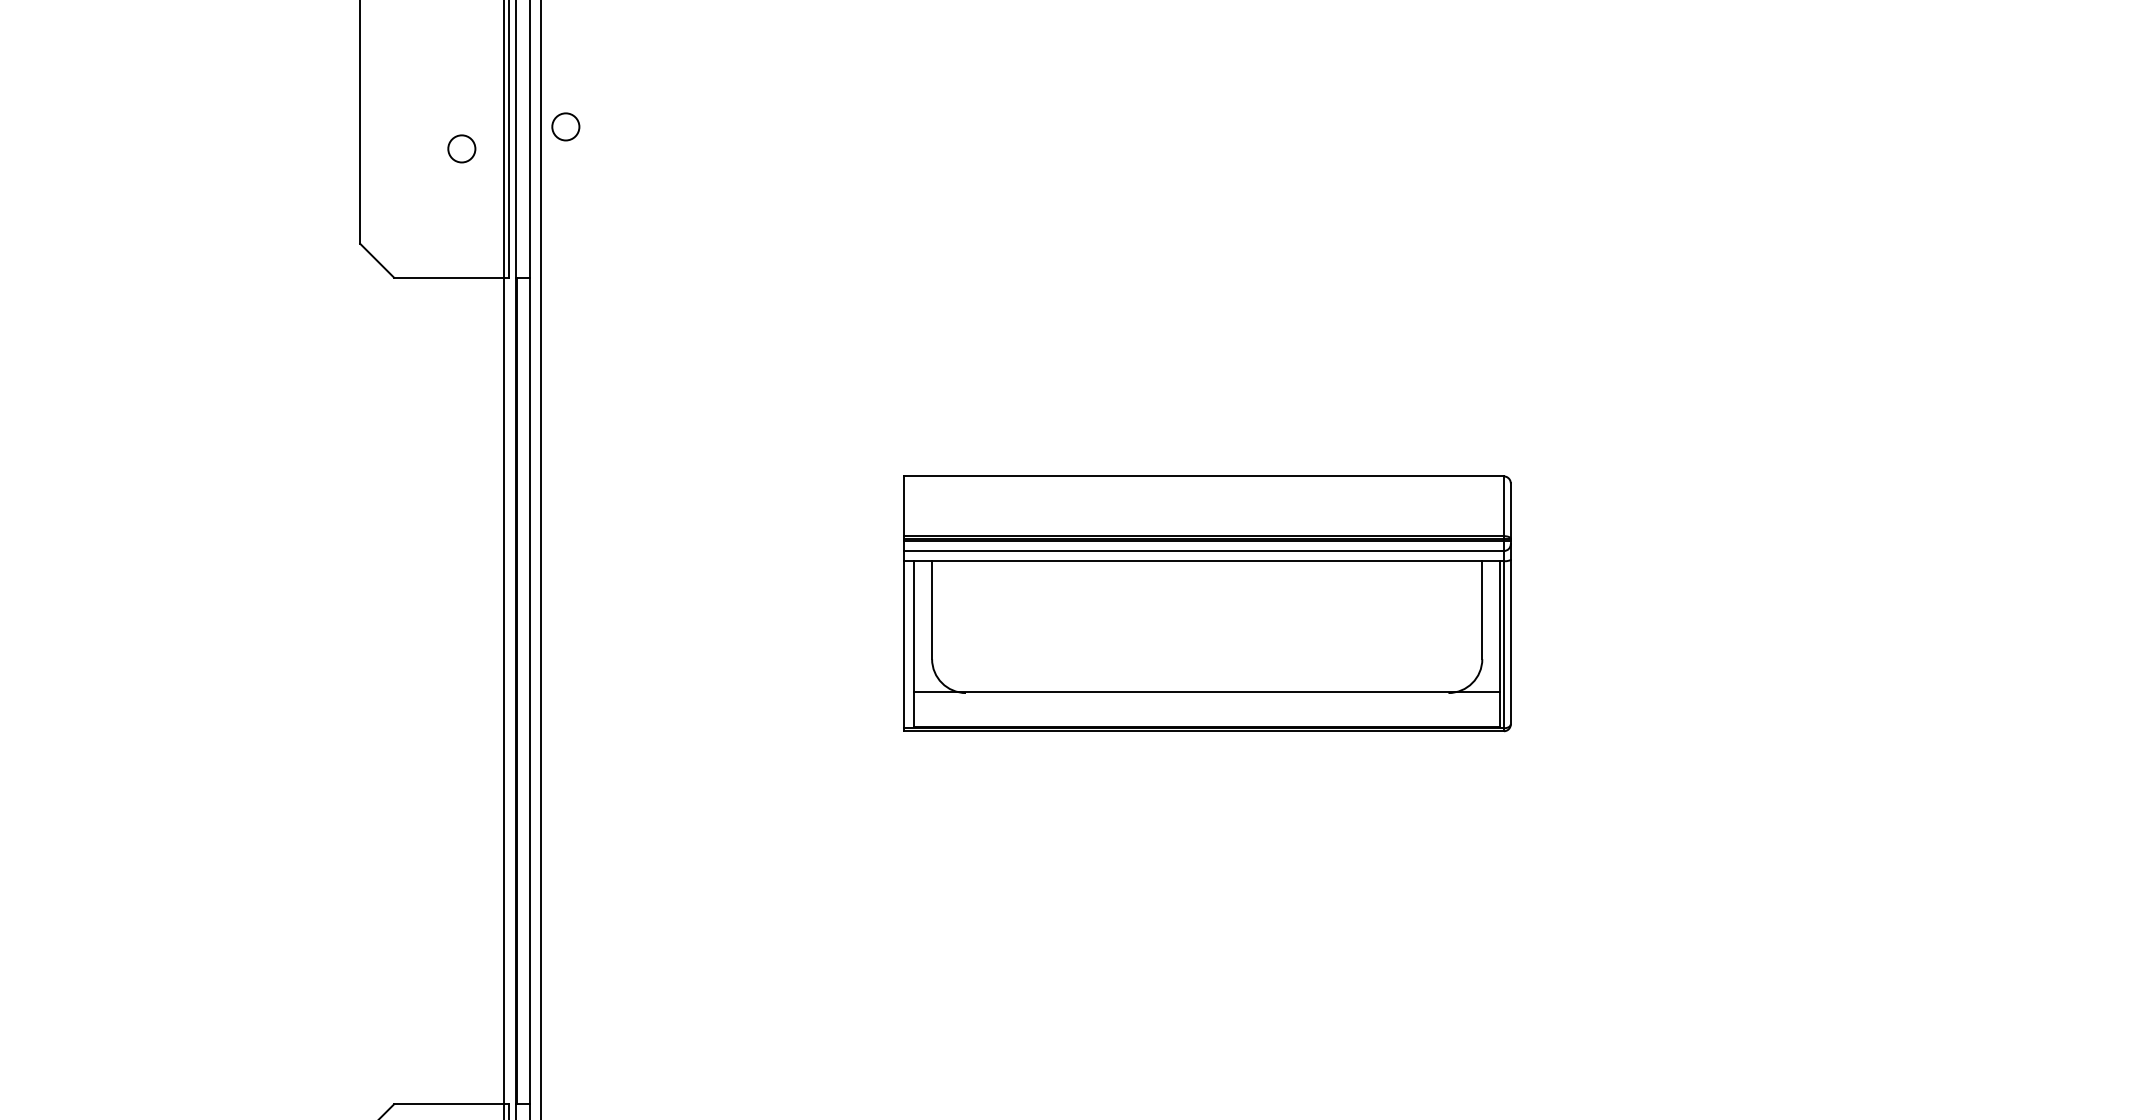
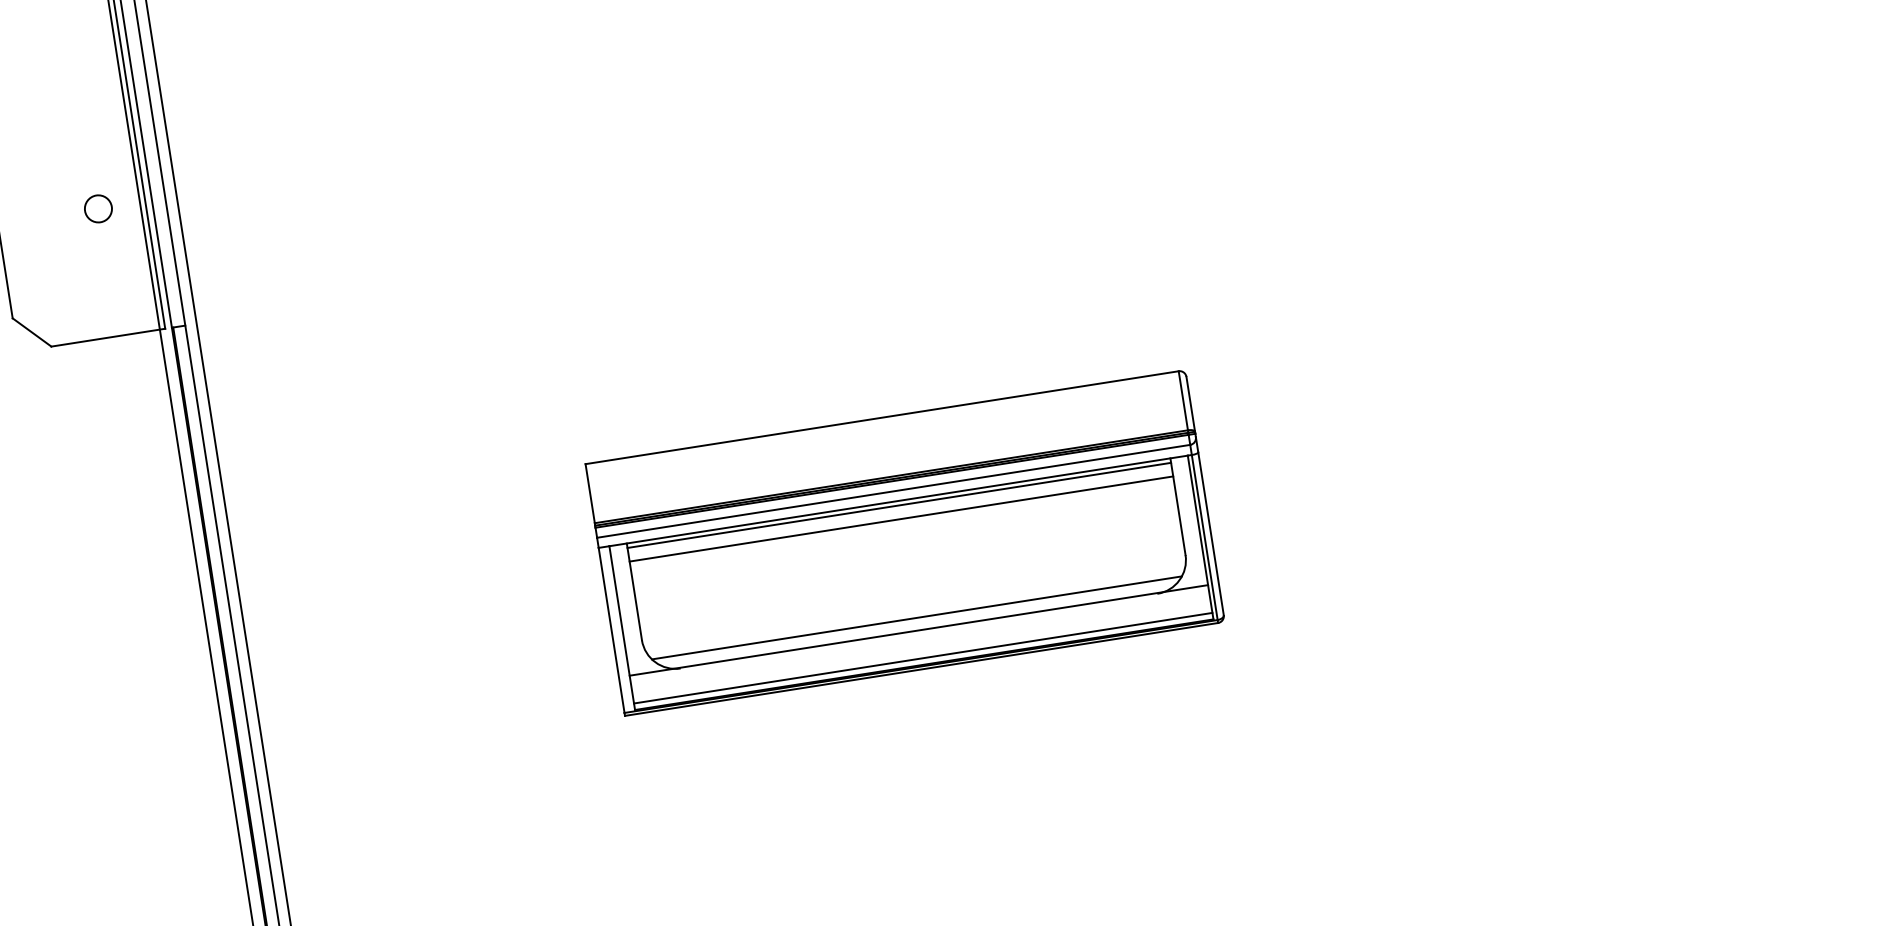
circle: (565, 126) -> (197, 170), removed
line: (1207, 565) -> (899, 505), added
line: (1207, 579) -> (901, 518), added
line: (1207, 679) -> (917, 617), added
line: (1206, 720) -> (922, 658), added

